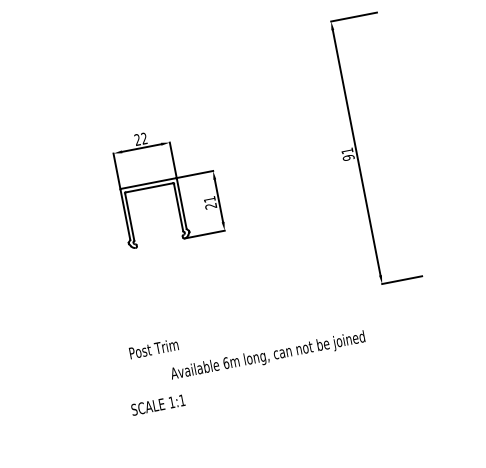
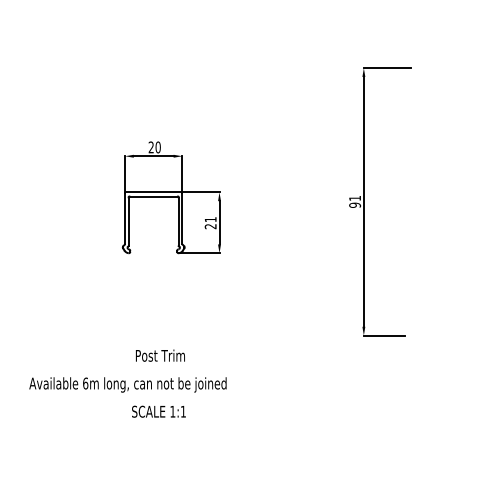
text: (143, 138) -> (157, 147), 22 -> 20
text: (153, 348) -> (160, 355), moved
text: (267, 356) -> (127, 384), moved
text: (157, 404) -> (158, 411), moved

